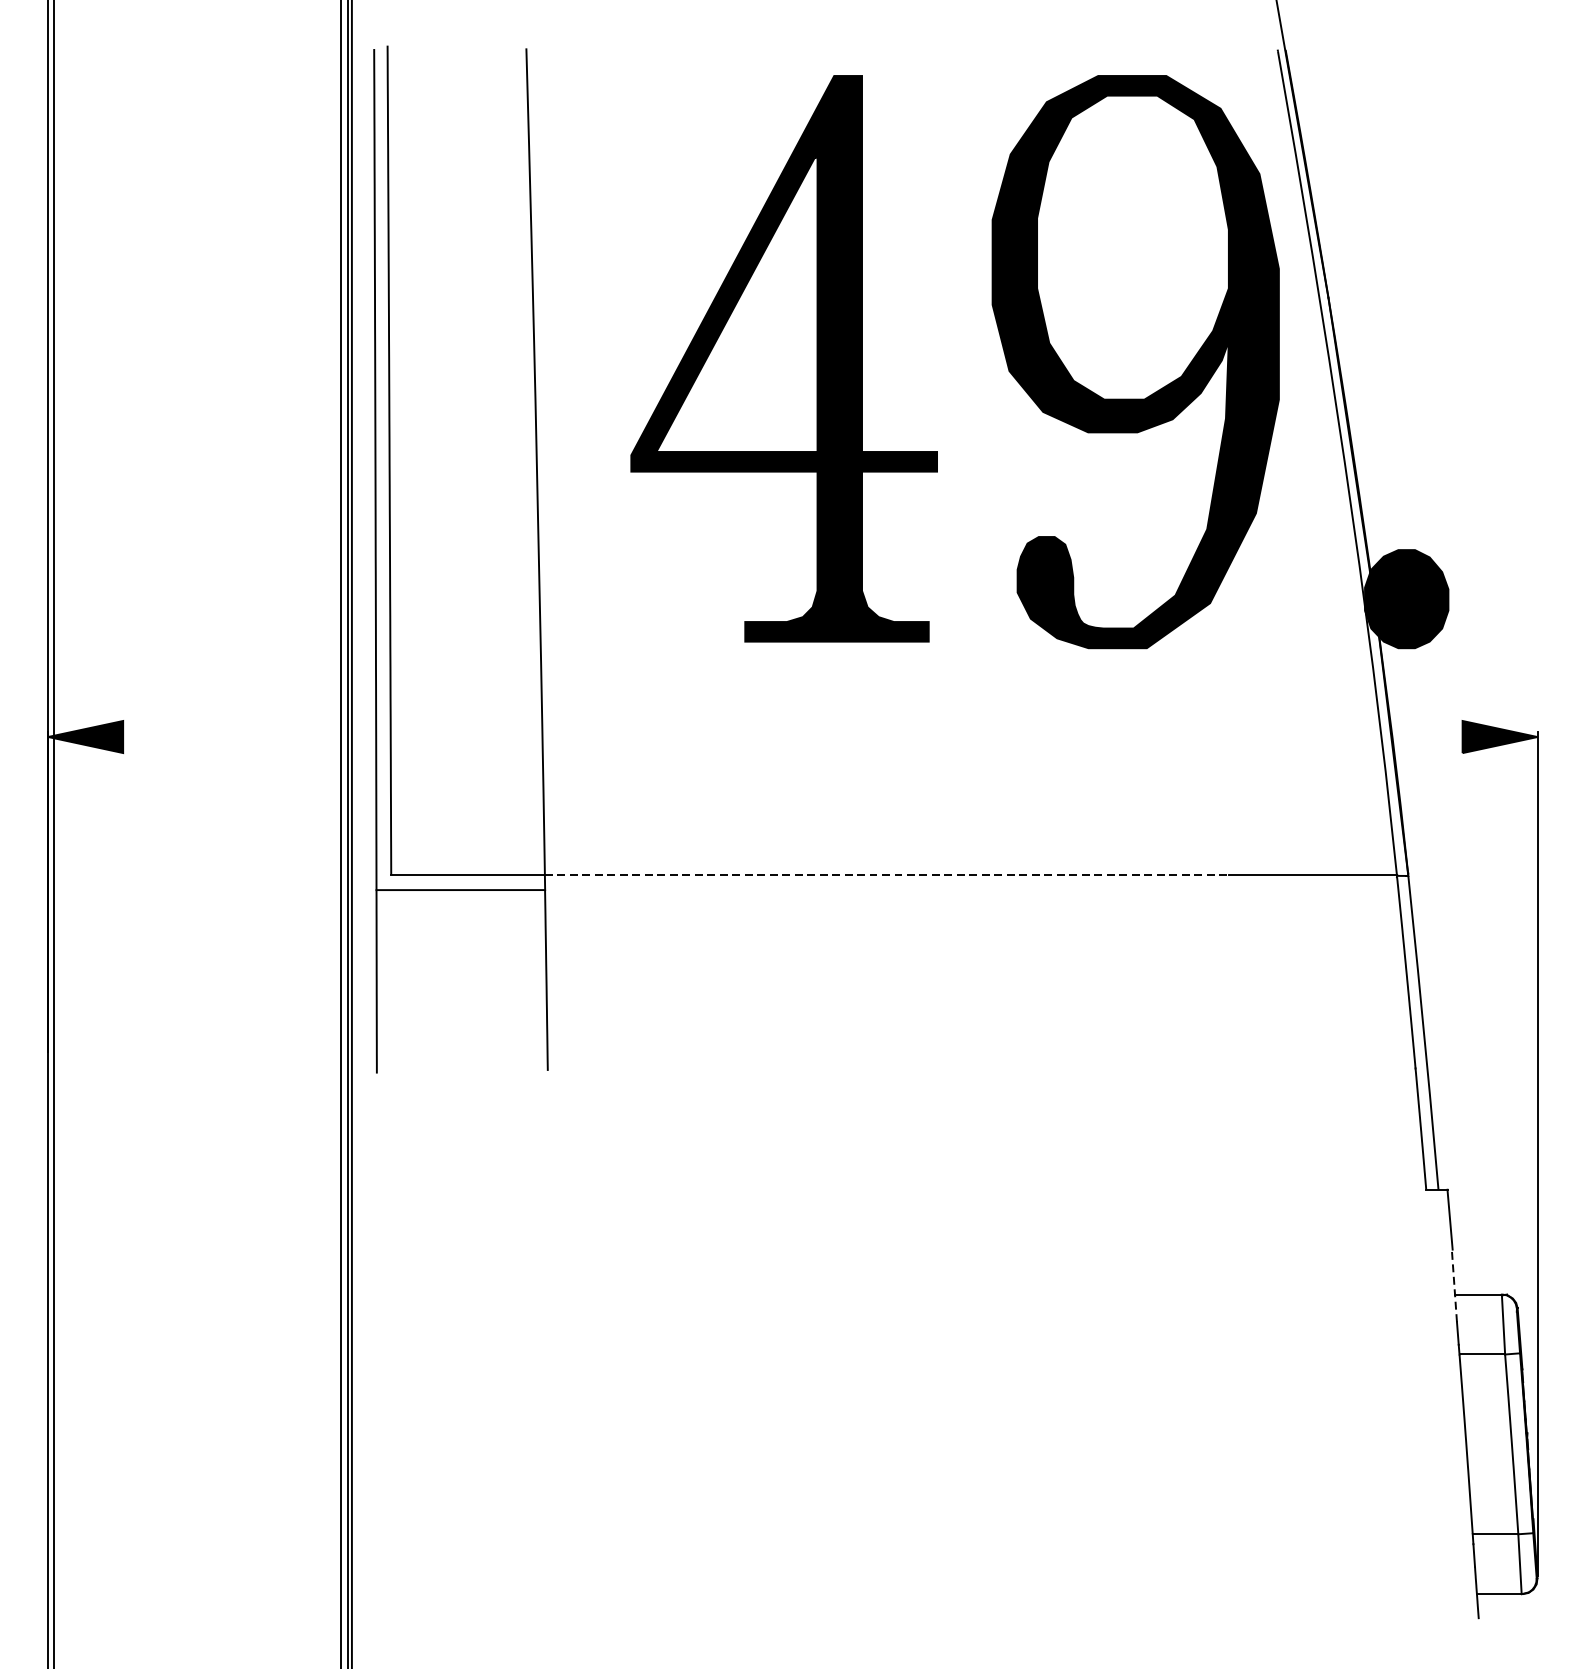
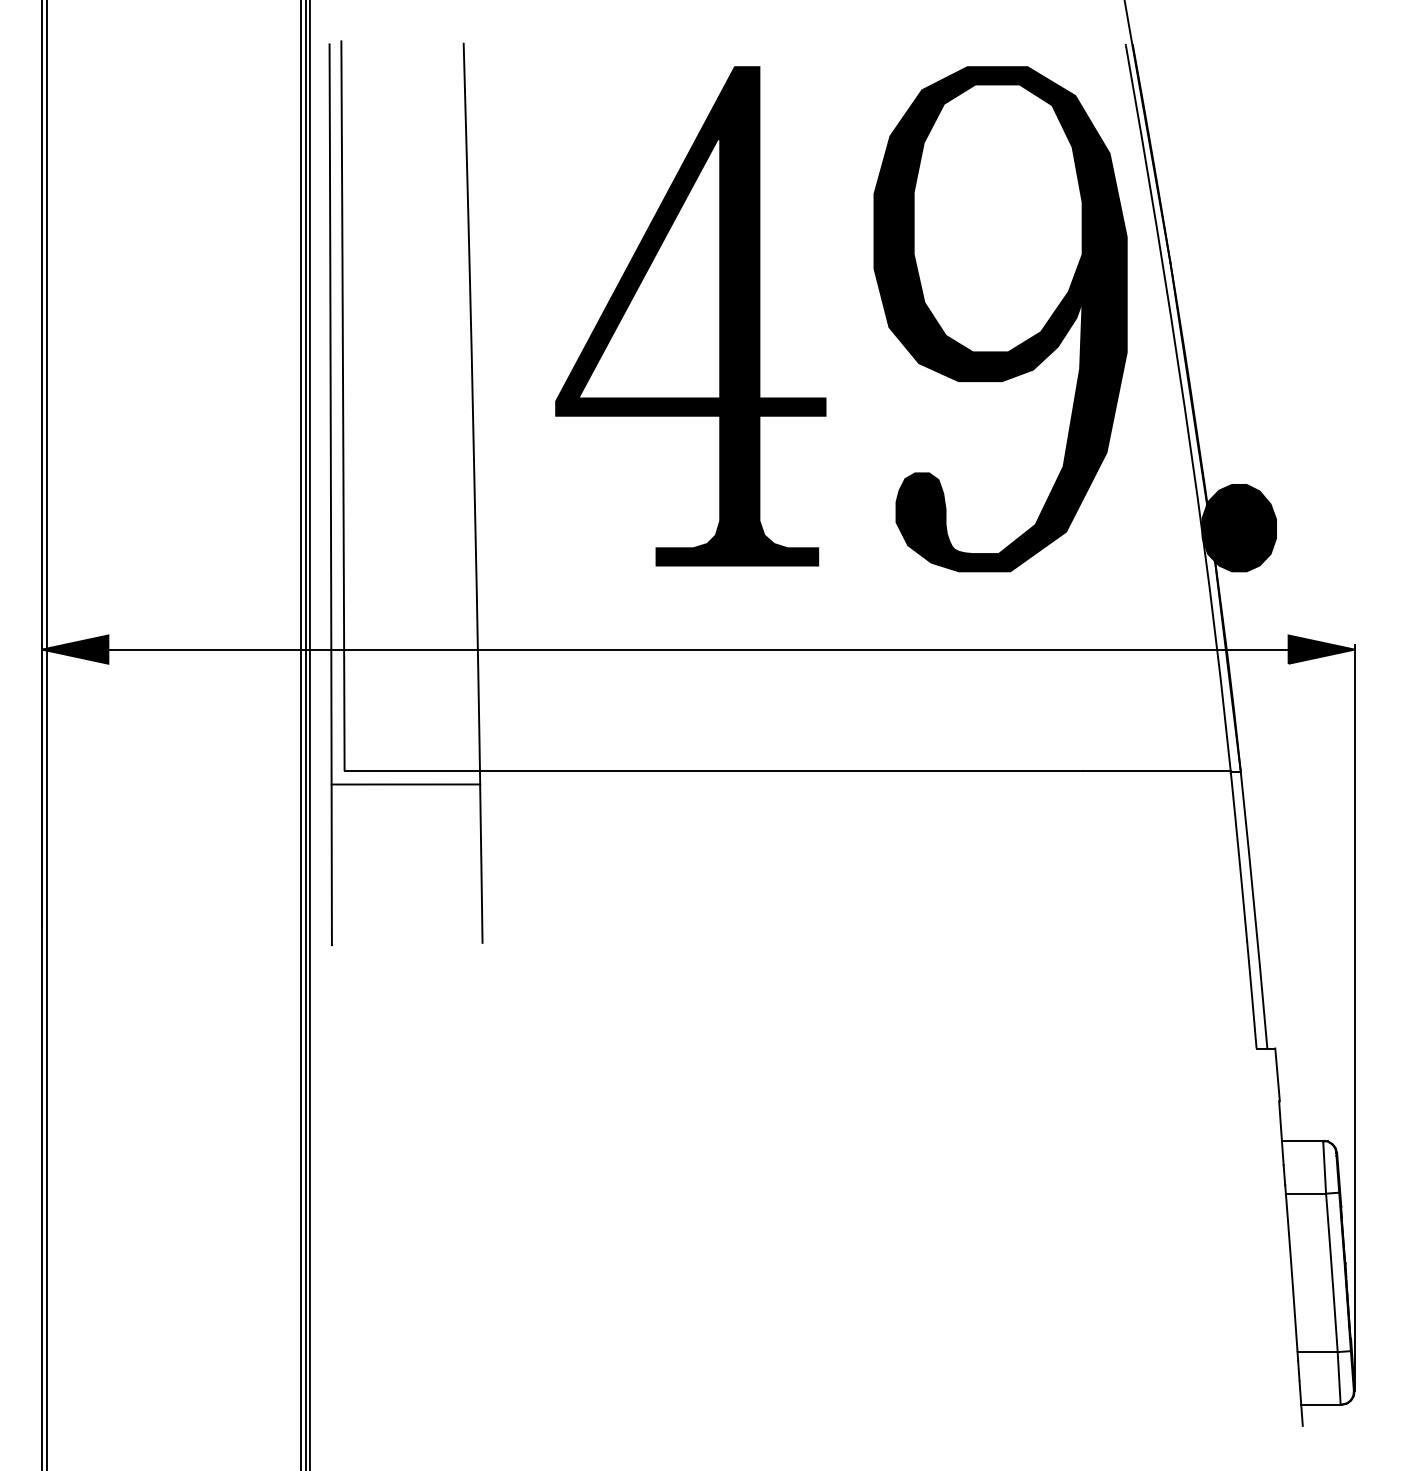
line: (792, 736) -> (698, 649), added
line: (887, 875) -> (781, 771), dashed -> solid
line: (1454, 1285) -> (1281, 1132), dashed -> solid

